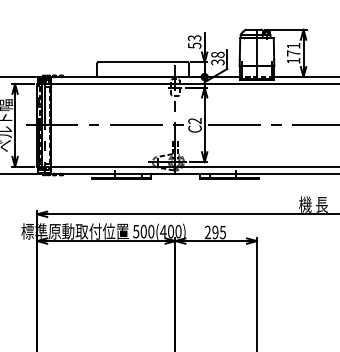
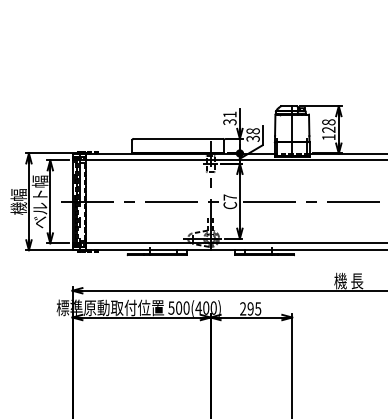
text: (194, 41) -> (229, 117), 53 -> 31
text: (293, 49) -> (328, 125), 171 -> 128
text: (194, 121) -> (229, 197), C2 -> C7

